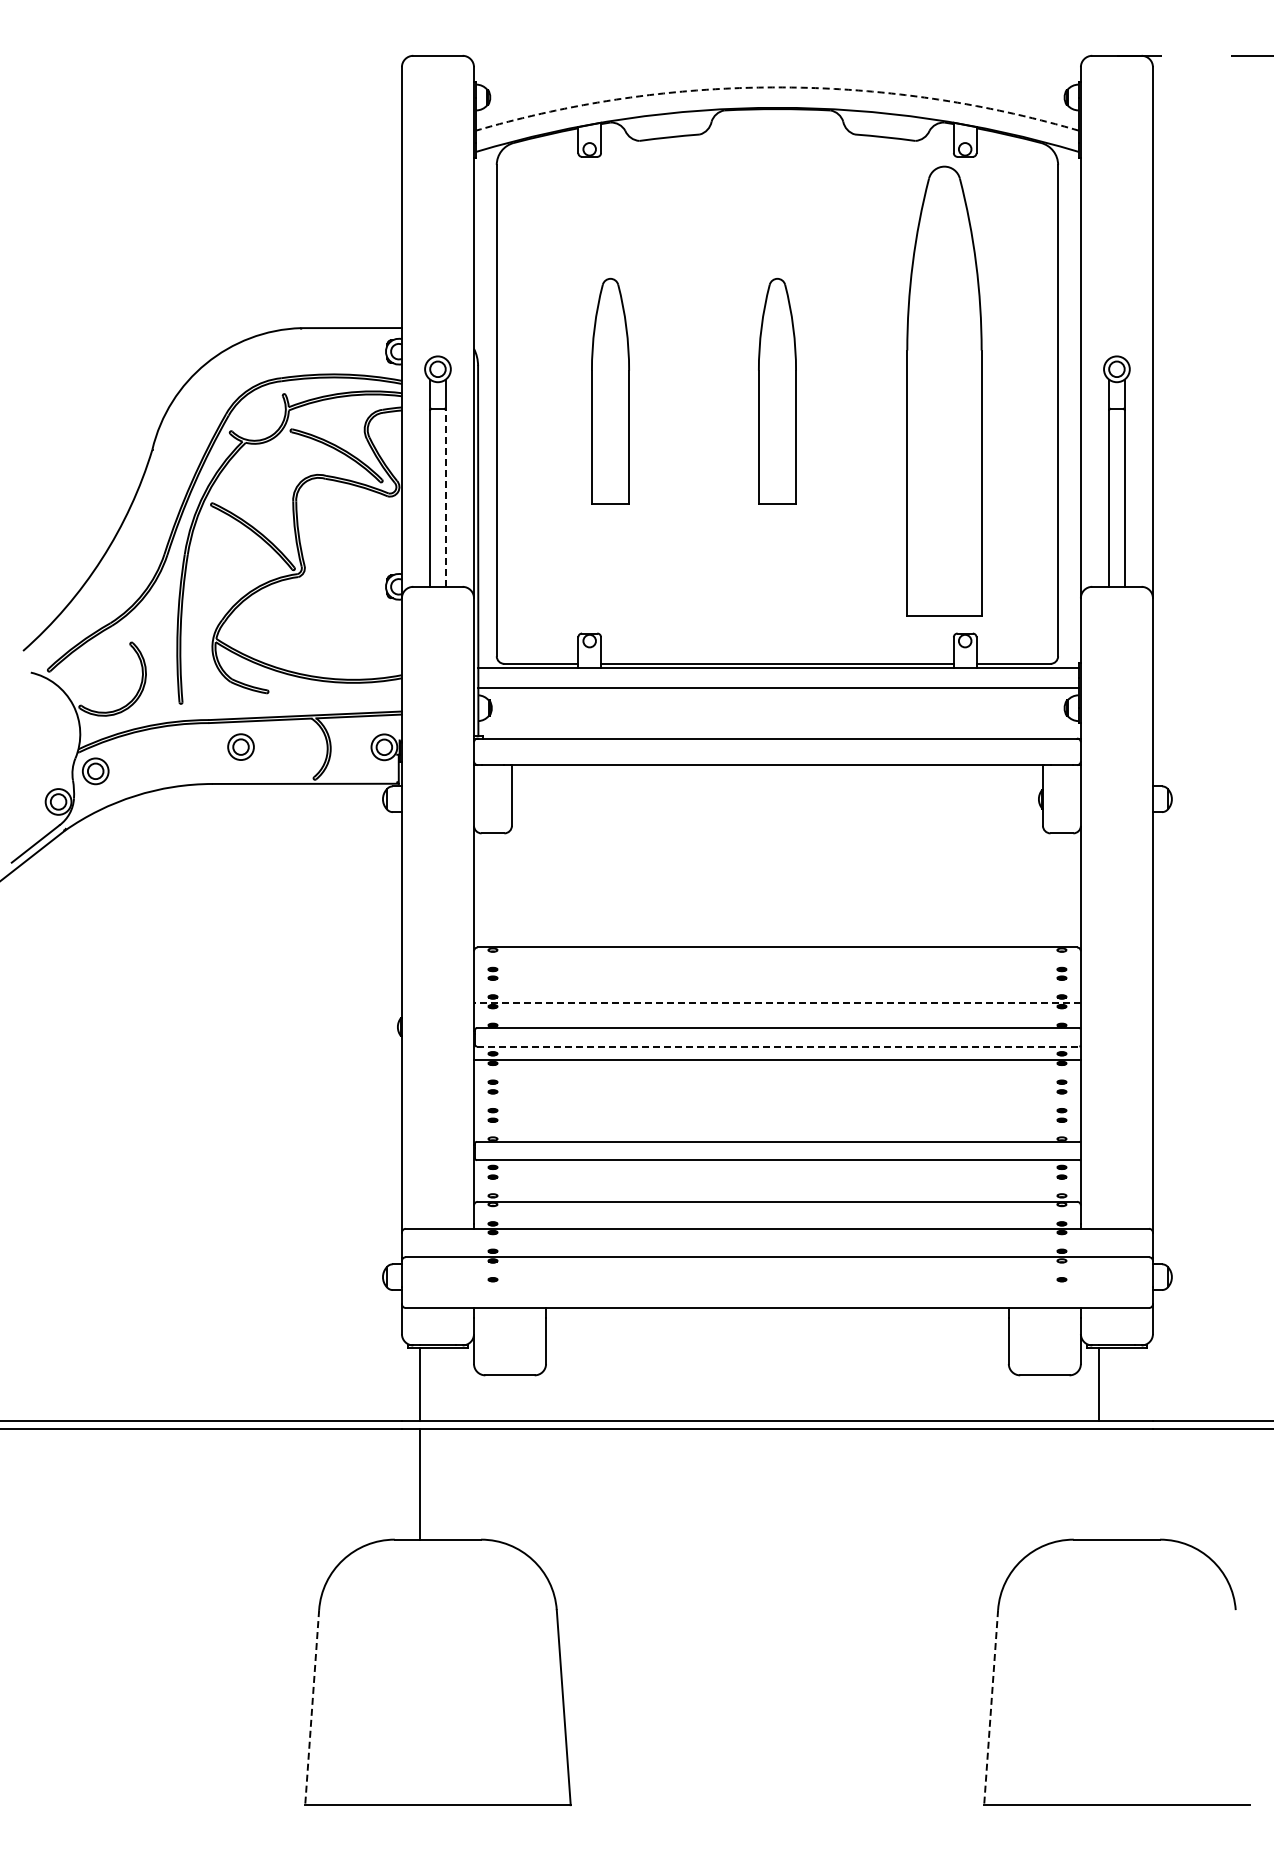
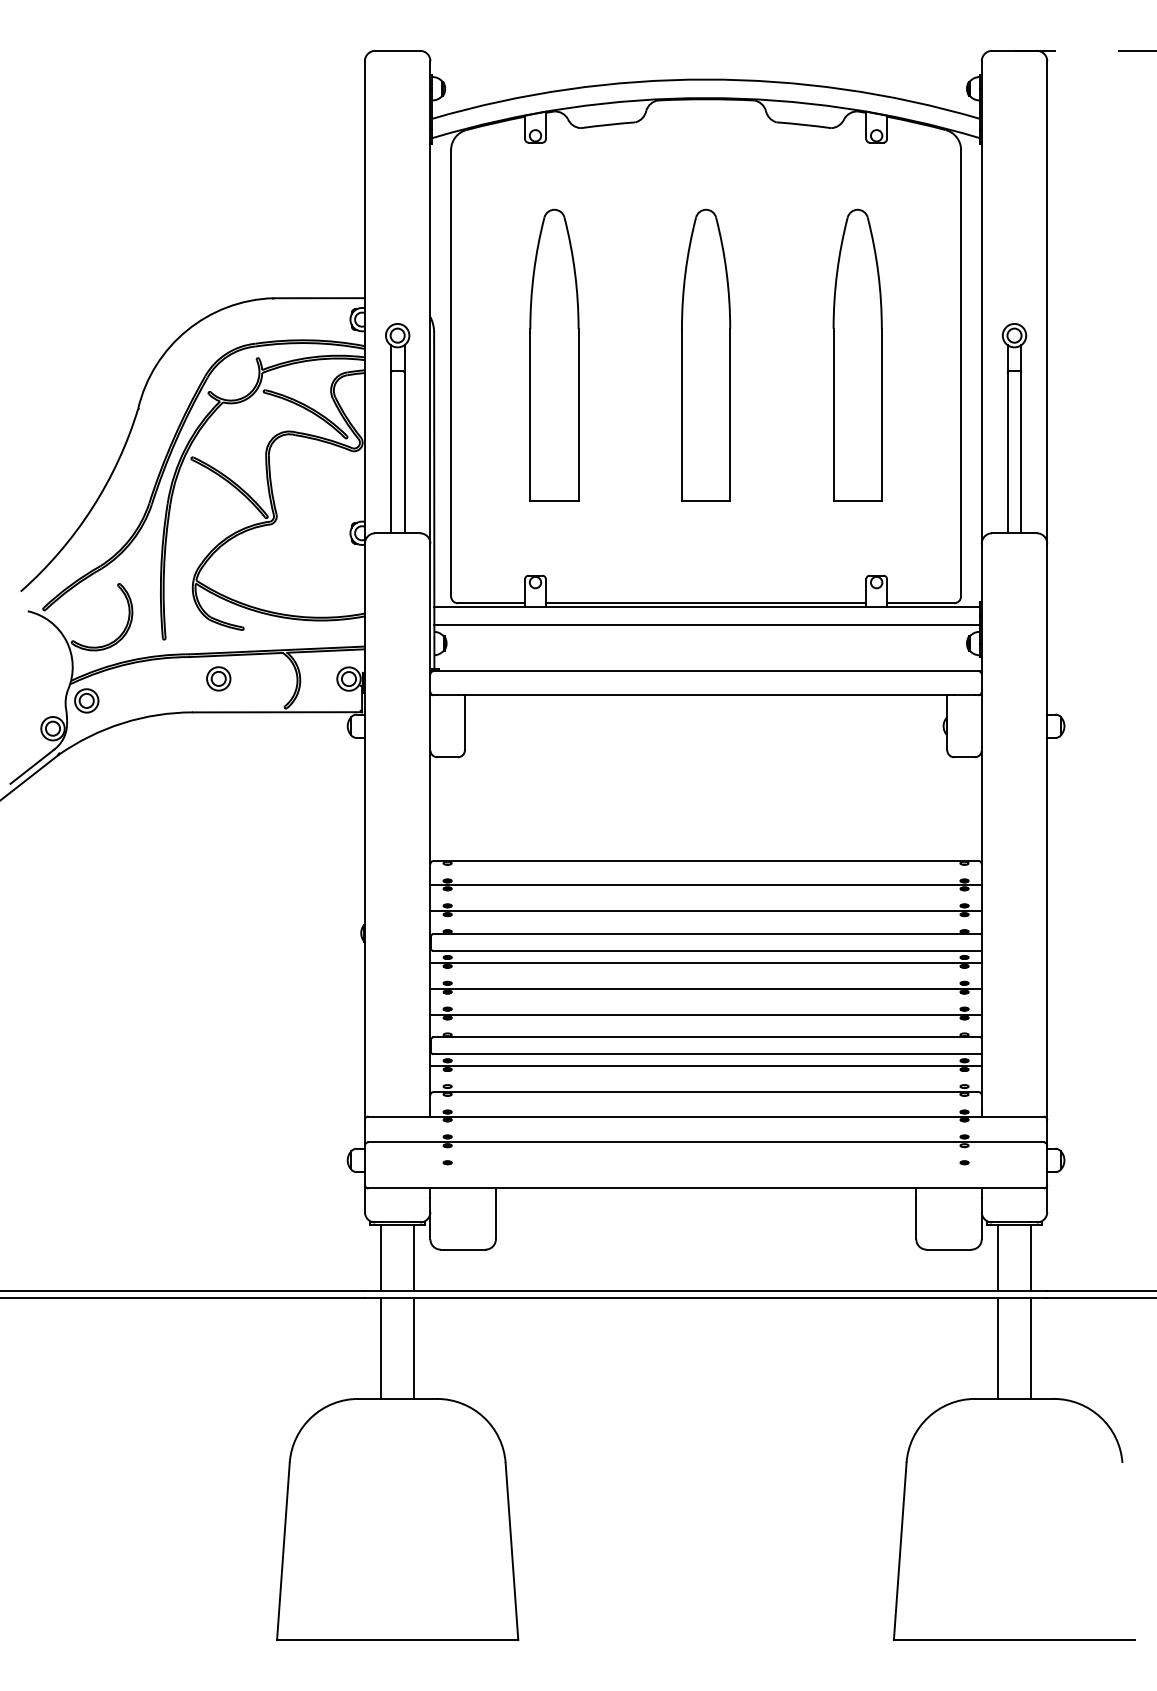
arc: (777, 87) -> (706, 79), dashed -> solid
part: (610, 390) -> (554, 354), size x1.43
part: (777, 390) -> (706, 354), size x1.43
part: (943, 390) -> (856, 354), size x0.71
line: (445, 498) -> (404, 453), dashed -> solid
line: (777, 974) -> (706, 885), added
line: (776, 1002) -> (705, 910), dashed -> solid
line: (778, 1046) -> (707, 950), dashed -> solid
line: (777, 1088) -> (706, 989), added
line: (777, 1116) -> (706, 1014), added
line: (777, 1173) -> (706, 1066), added
line: (456, 1384) -> (414, 1257), added
line: (1135, 1384) -> (1031, 1257), added
line: (456, 1483) -> (414, 1347), added
line: (1098, 1483) -> (997, 1347), added
line: (1135, 1483) -> (1031, 1347), added
line: (312, 1707) -> (283, 1551), dashed -> solid
line: (991, 1707) -> (900, 1551), dashed -> solid

